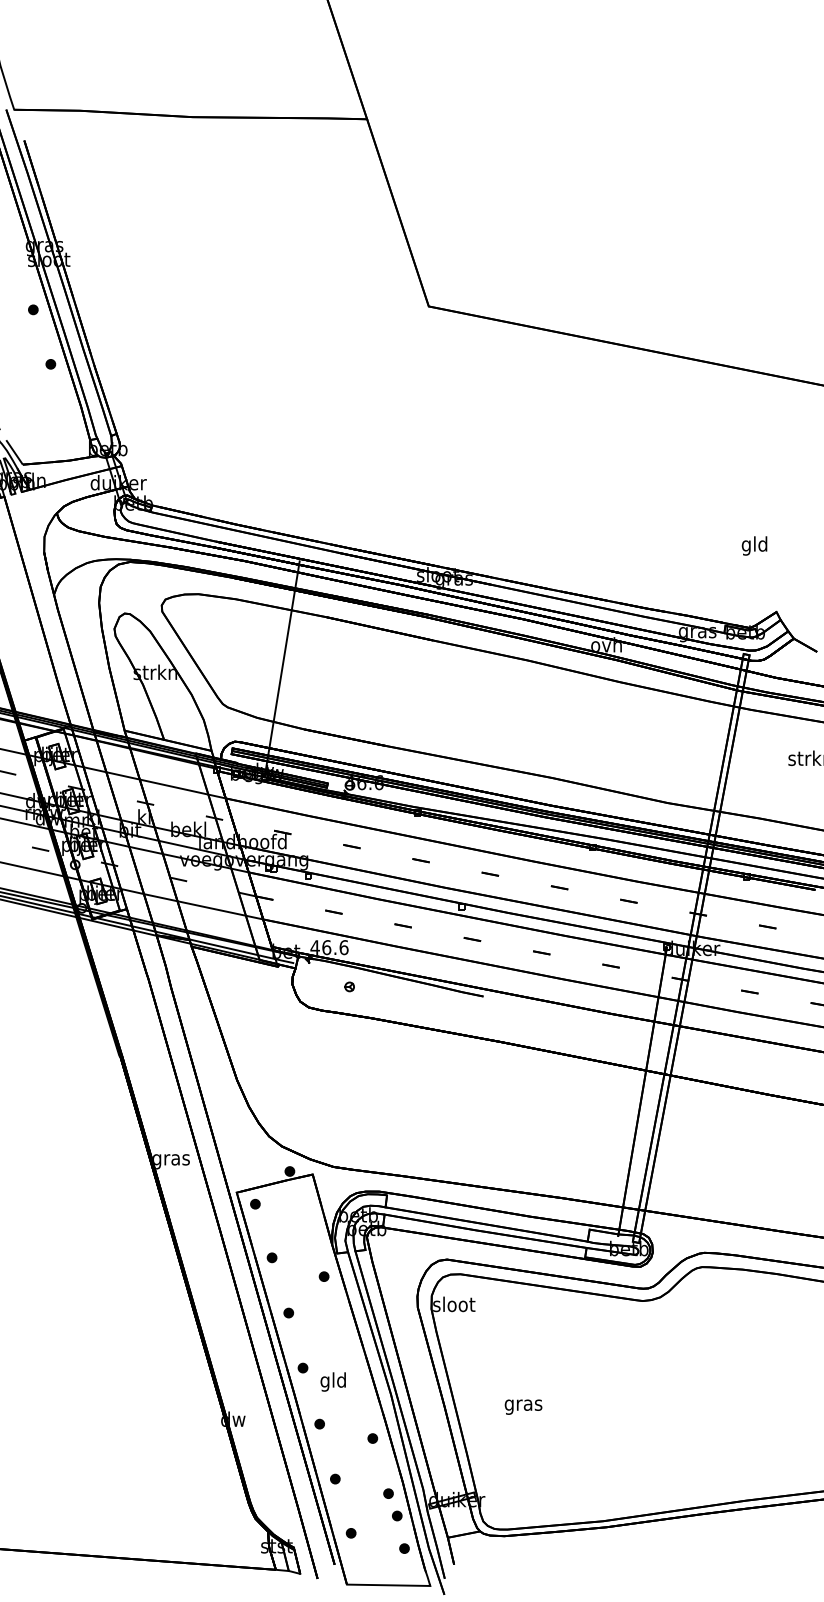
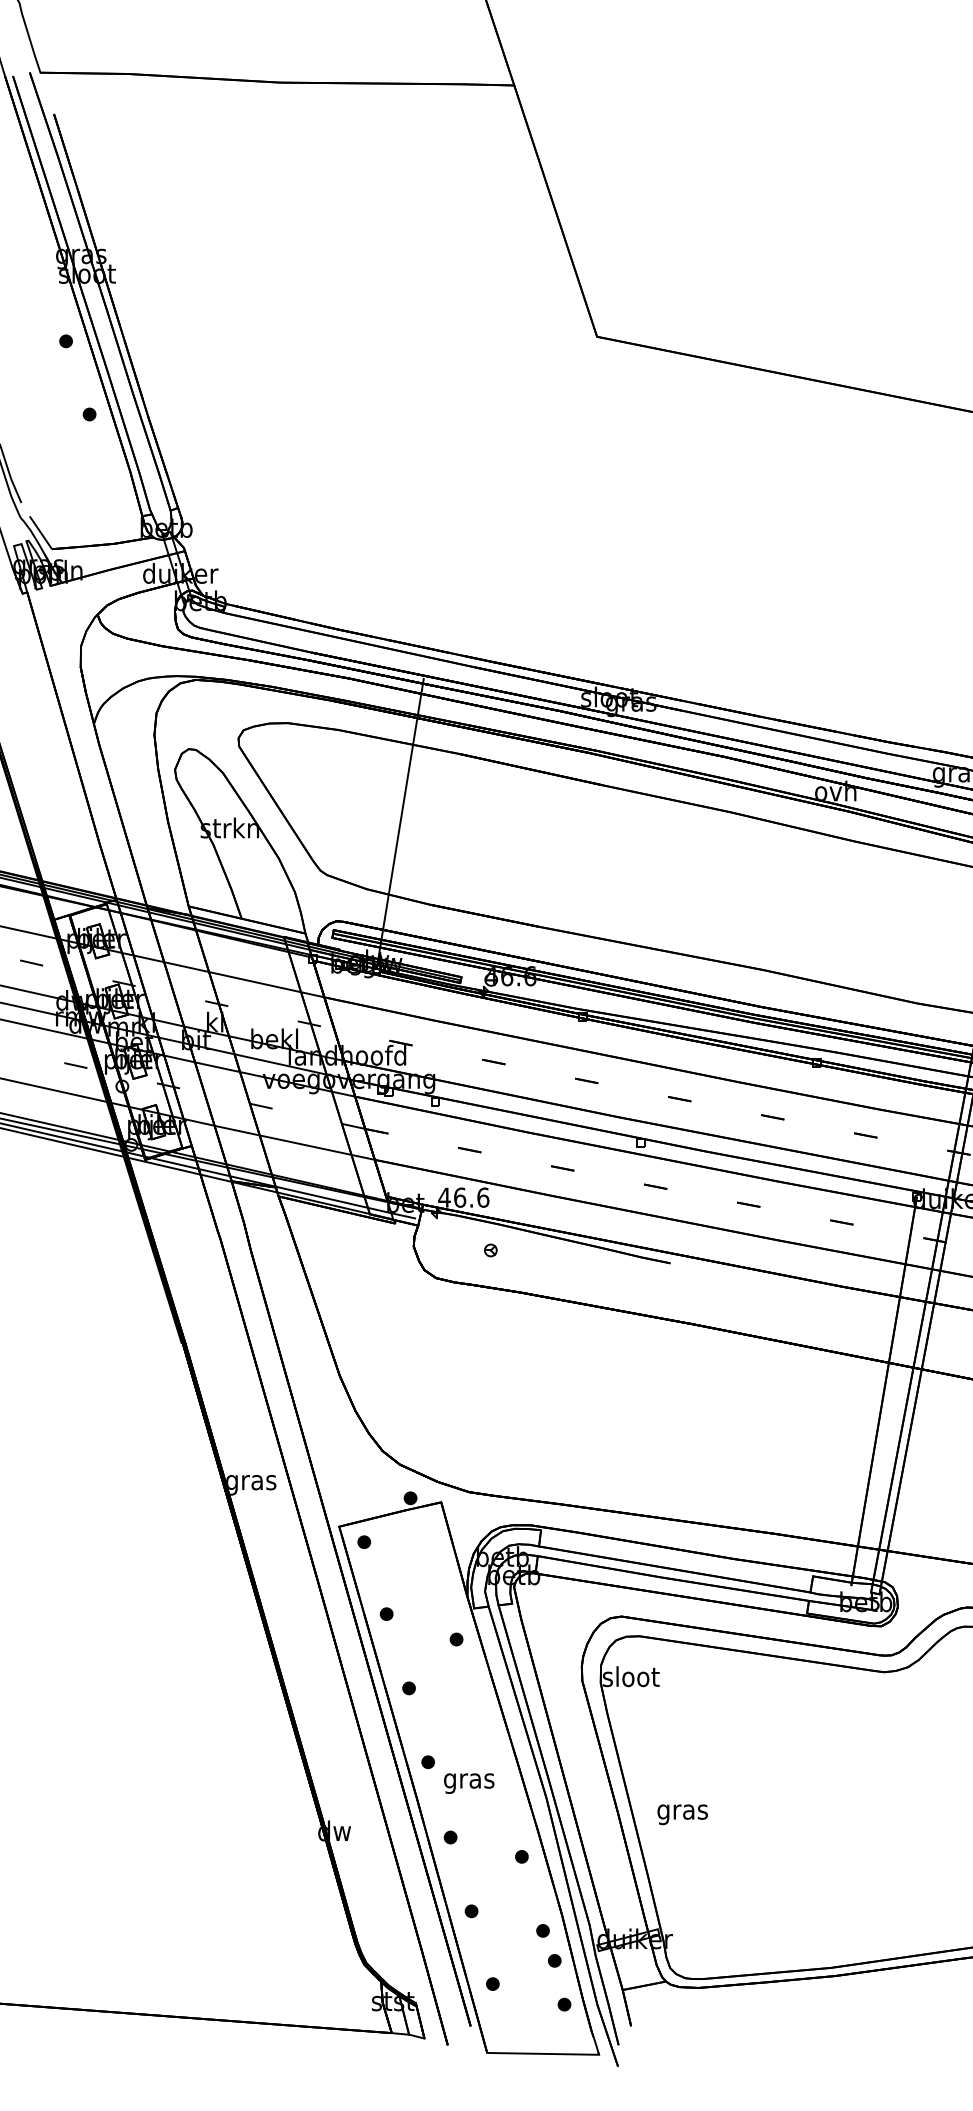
text: (333, 1381) -> (469, 1780), gld -> gras
text: (523, 1406) -> (682, 1813), moved

